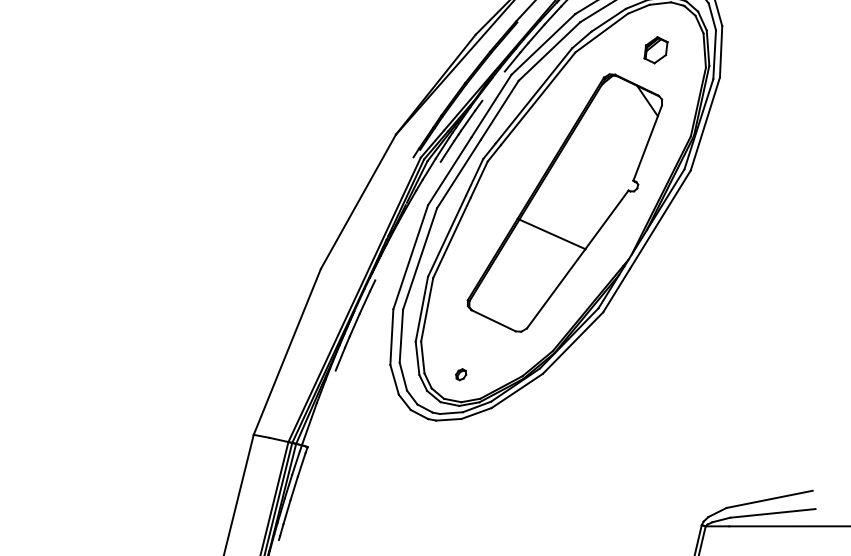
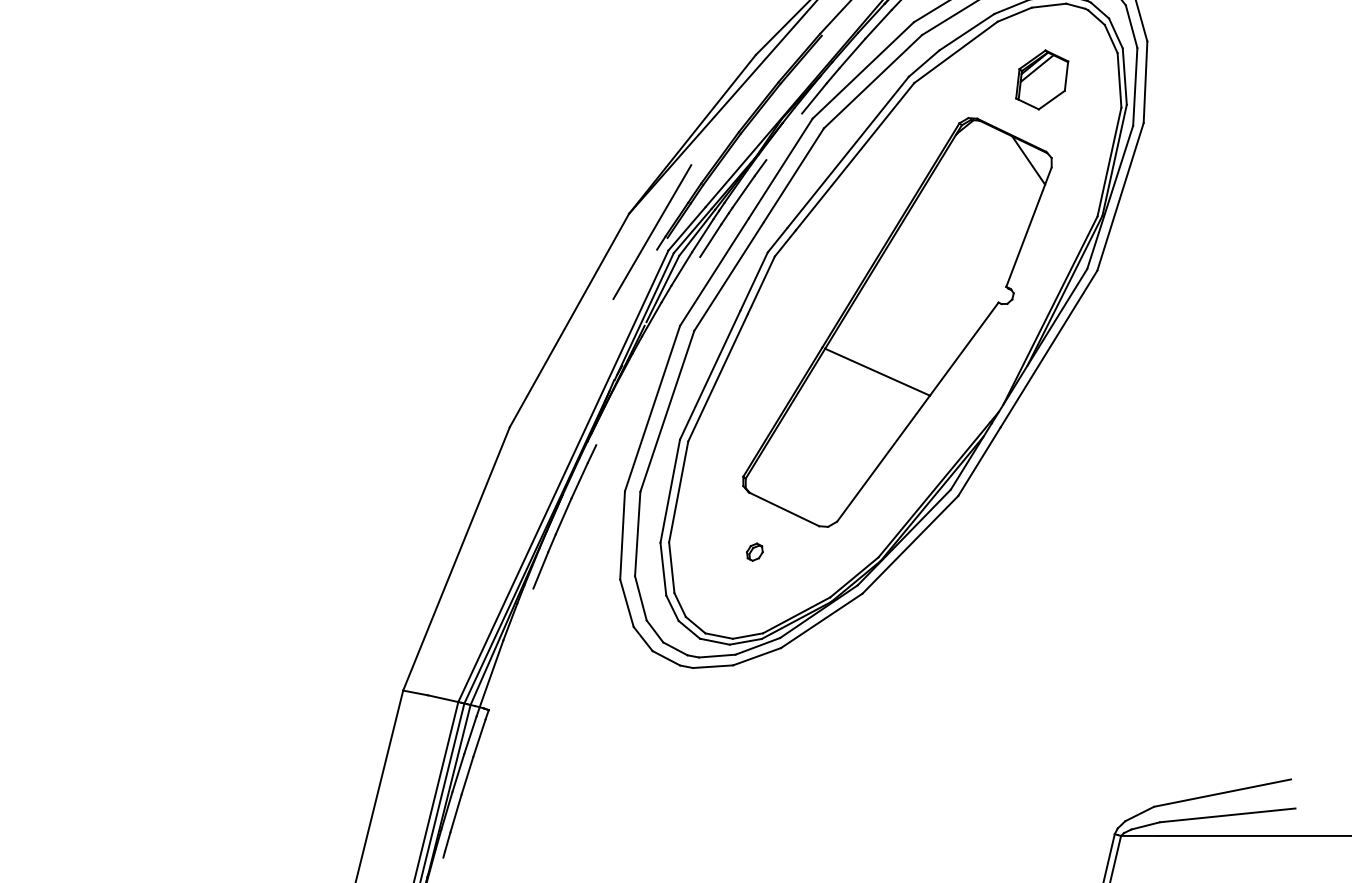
part: (655, 49) -> (1041, 78), size x1.43
line: (410, 146) -> (652, 232), added
part: (461, 374) -> (755, 551), moved

